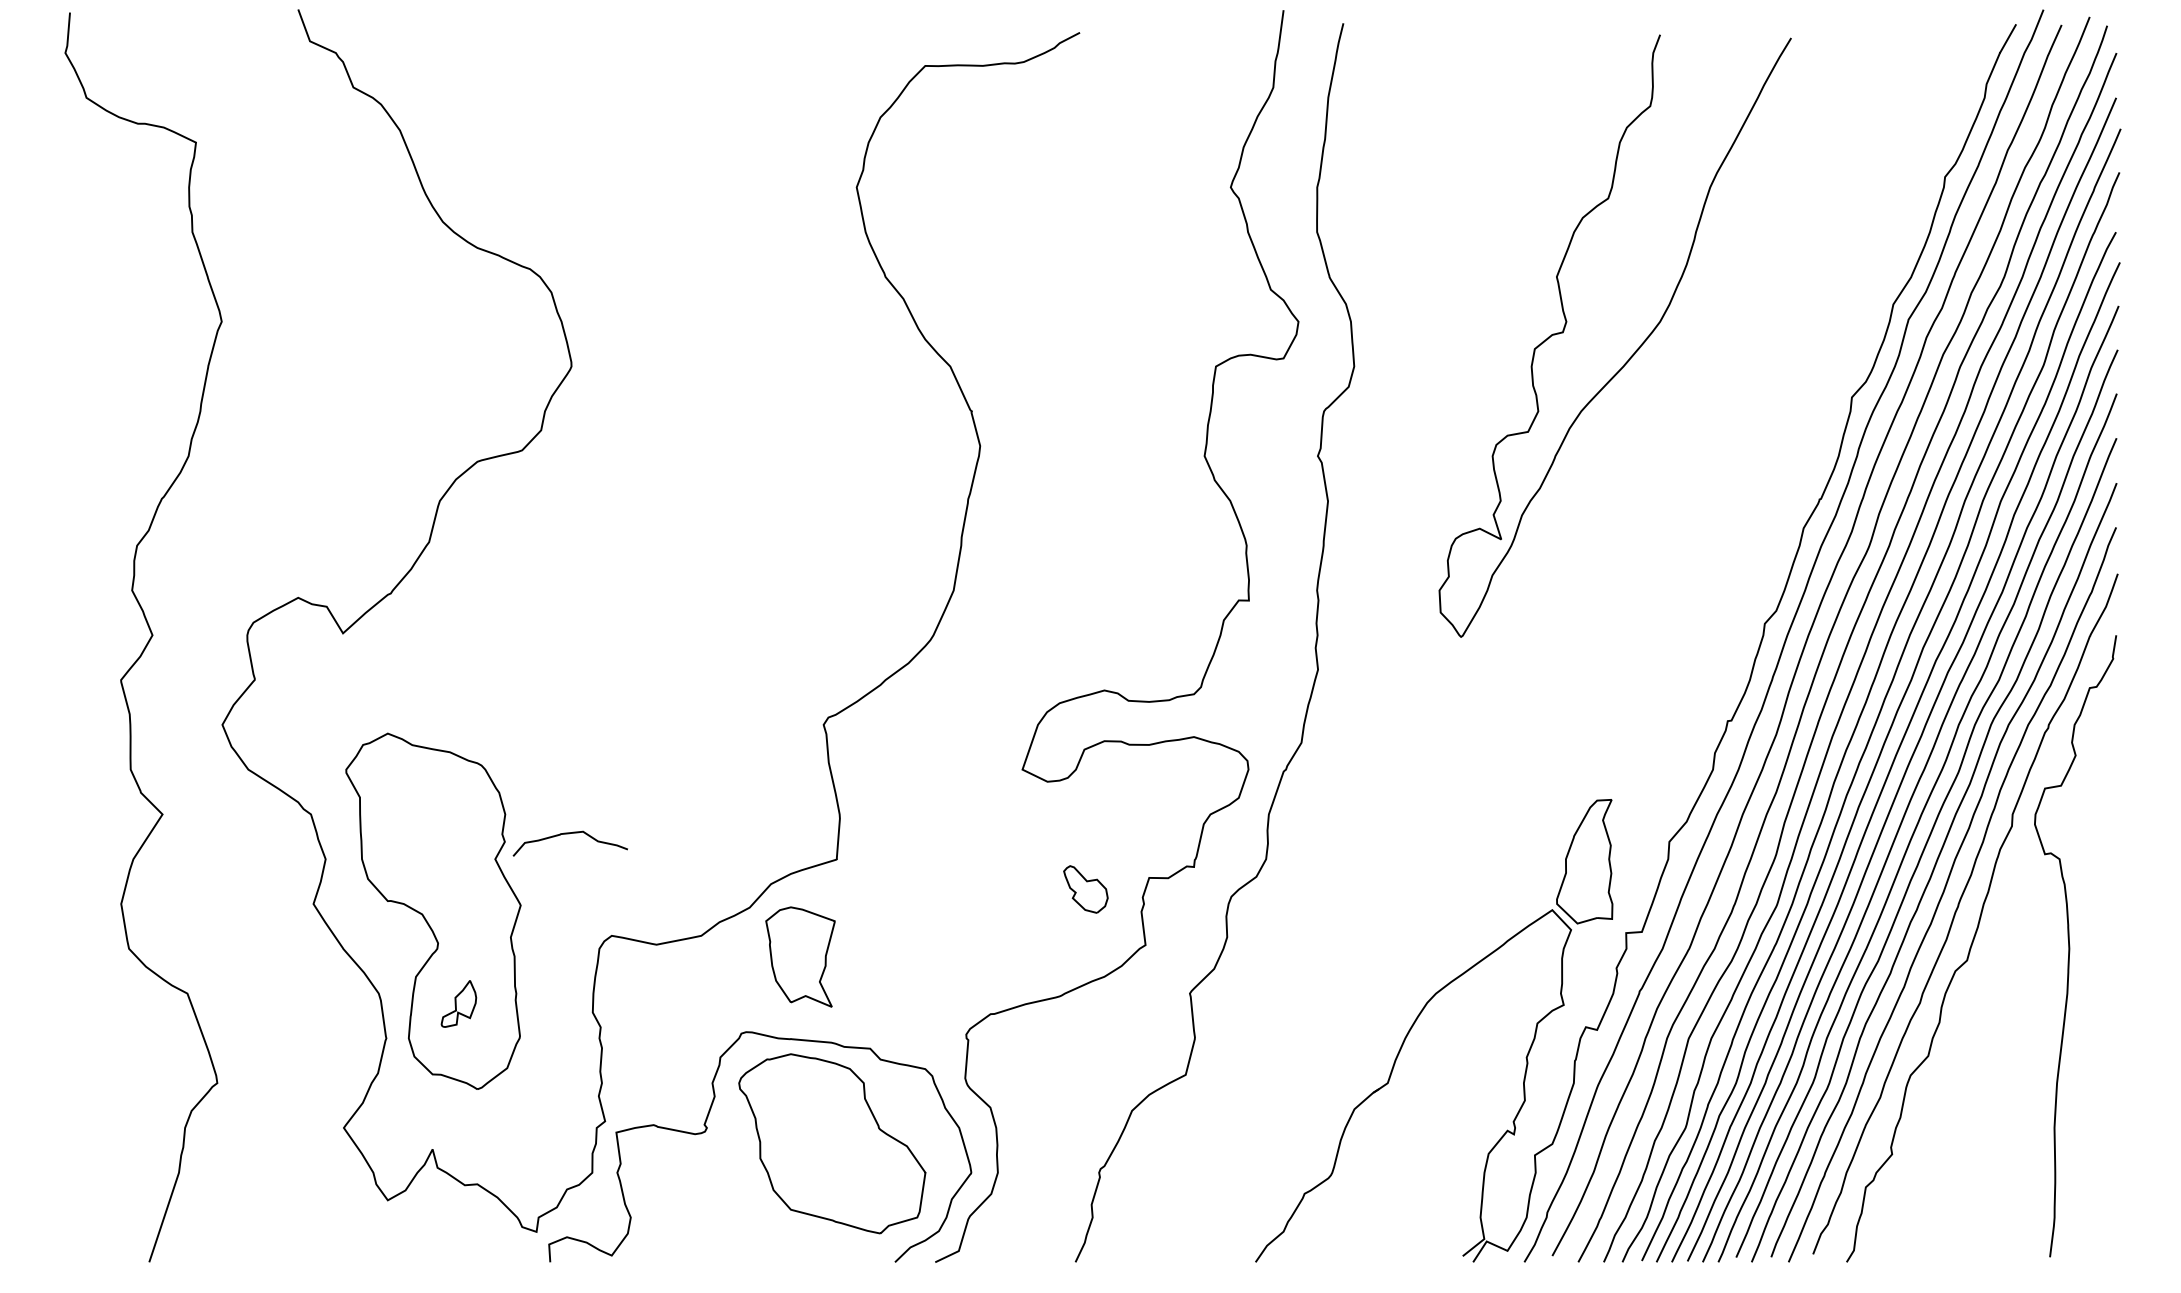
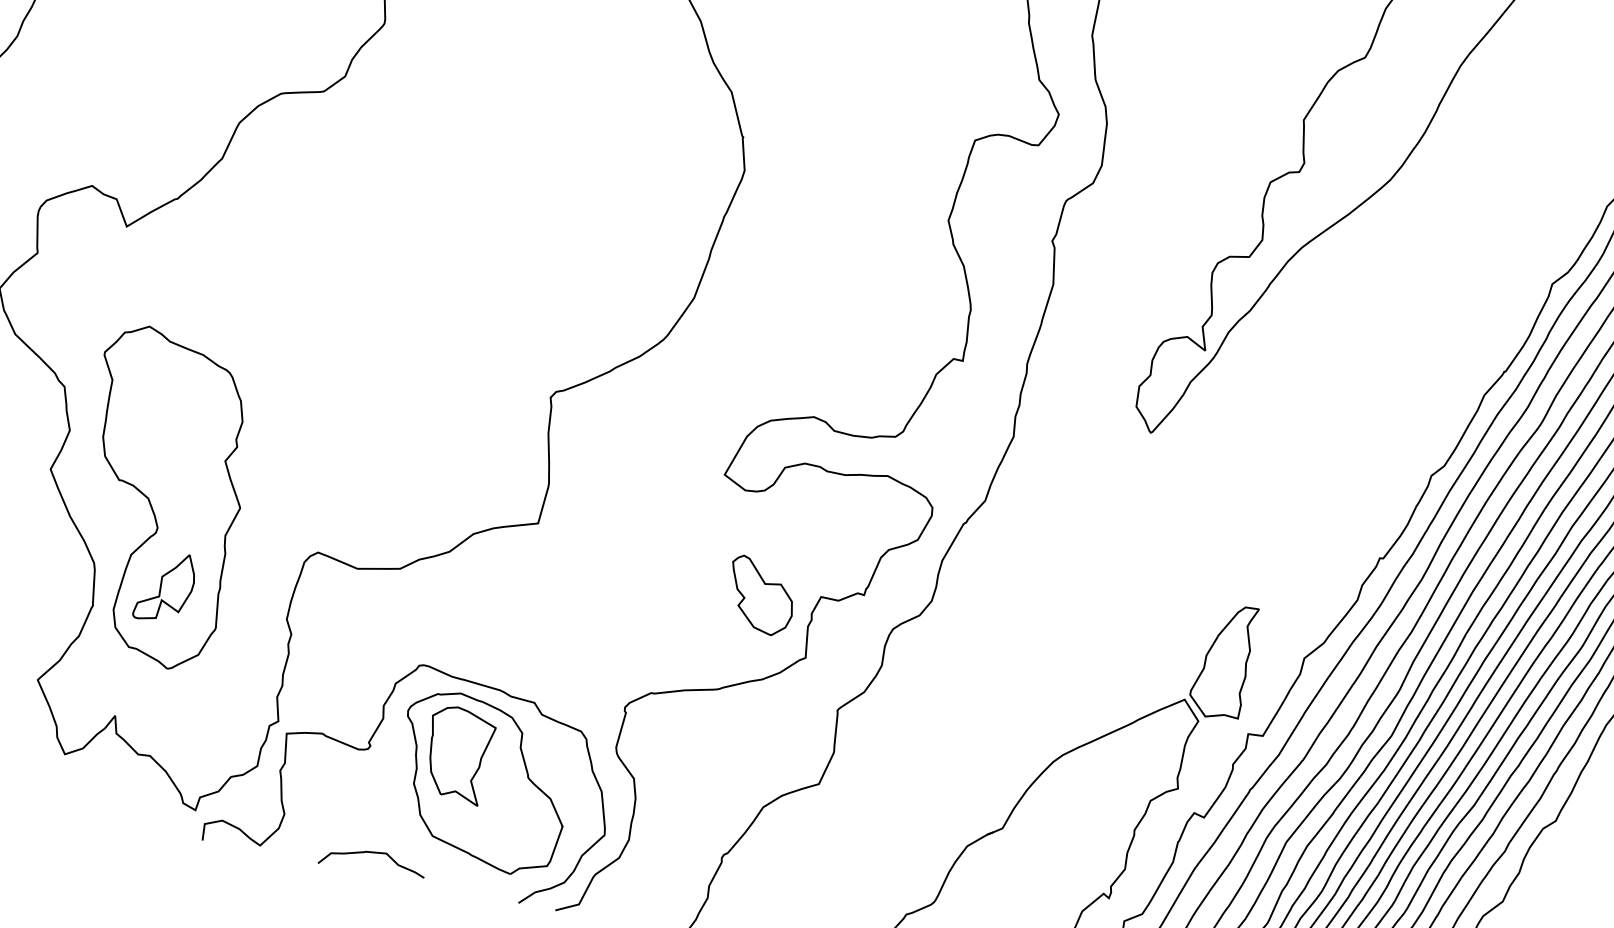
curve: (569, 834) -> (373, 853), moved
part: (1085, 889) -> (760, 596), size x1.67
part: (800, 956) -> (457, 754), moved
part: (458, 1003) -> (165, 586), size x1.67

